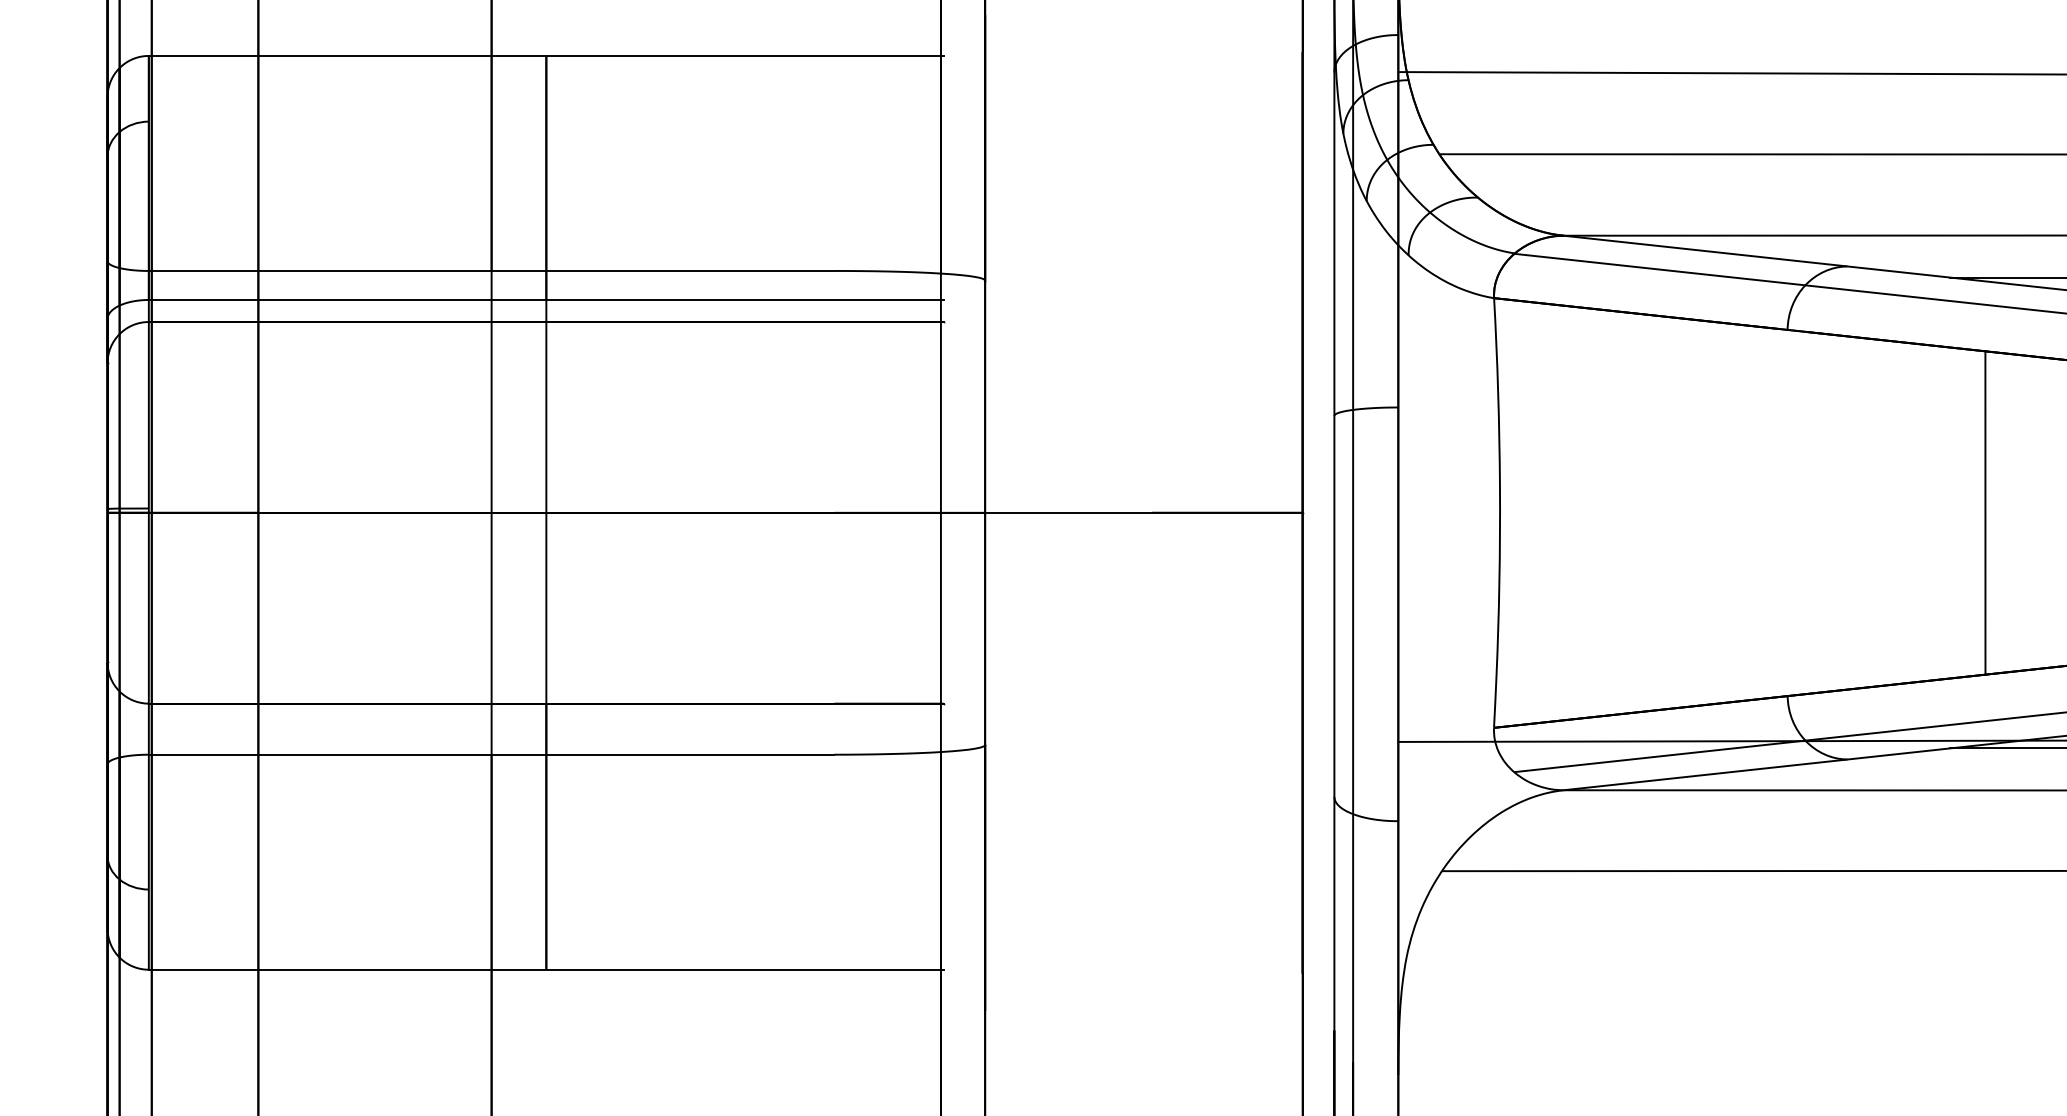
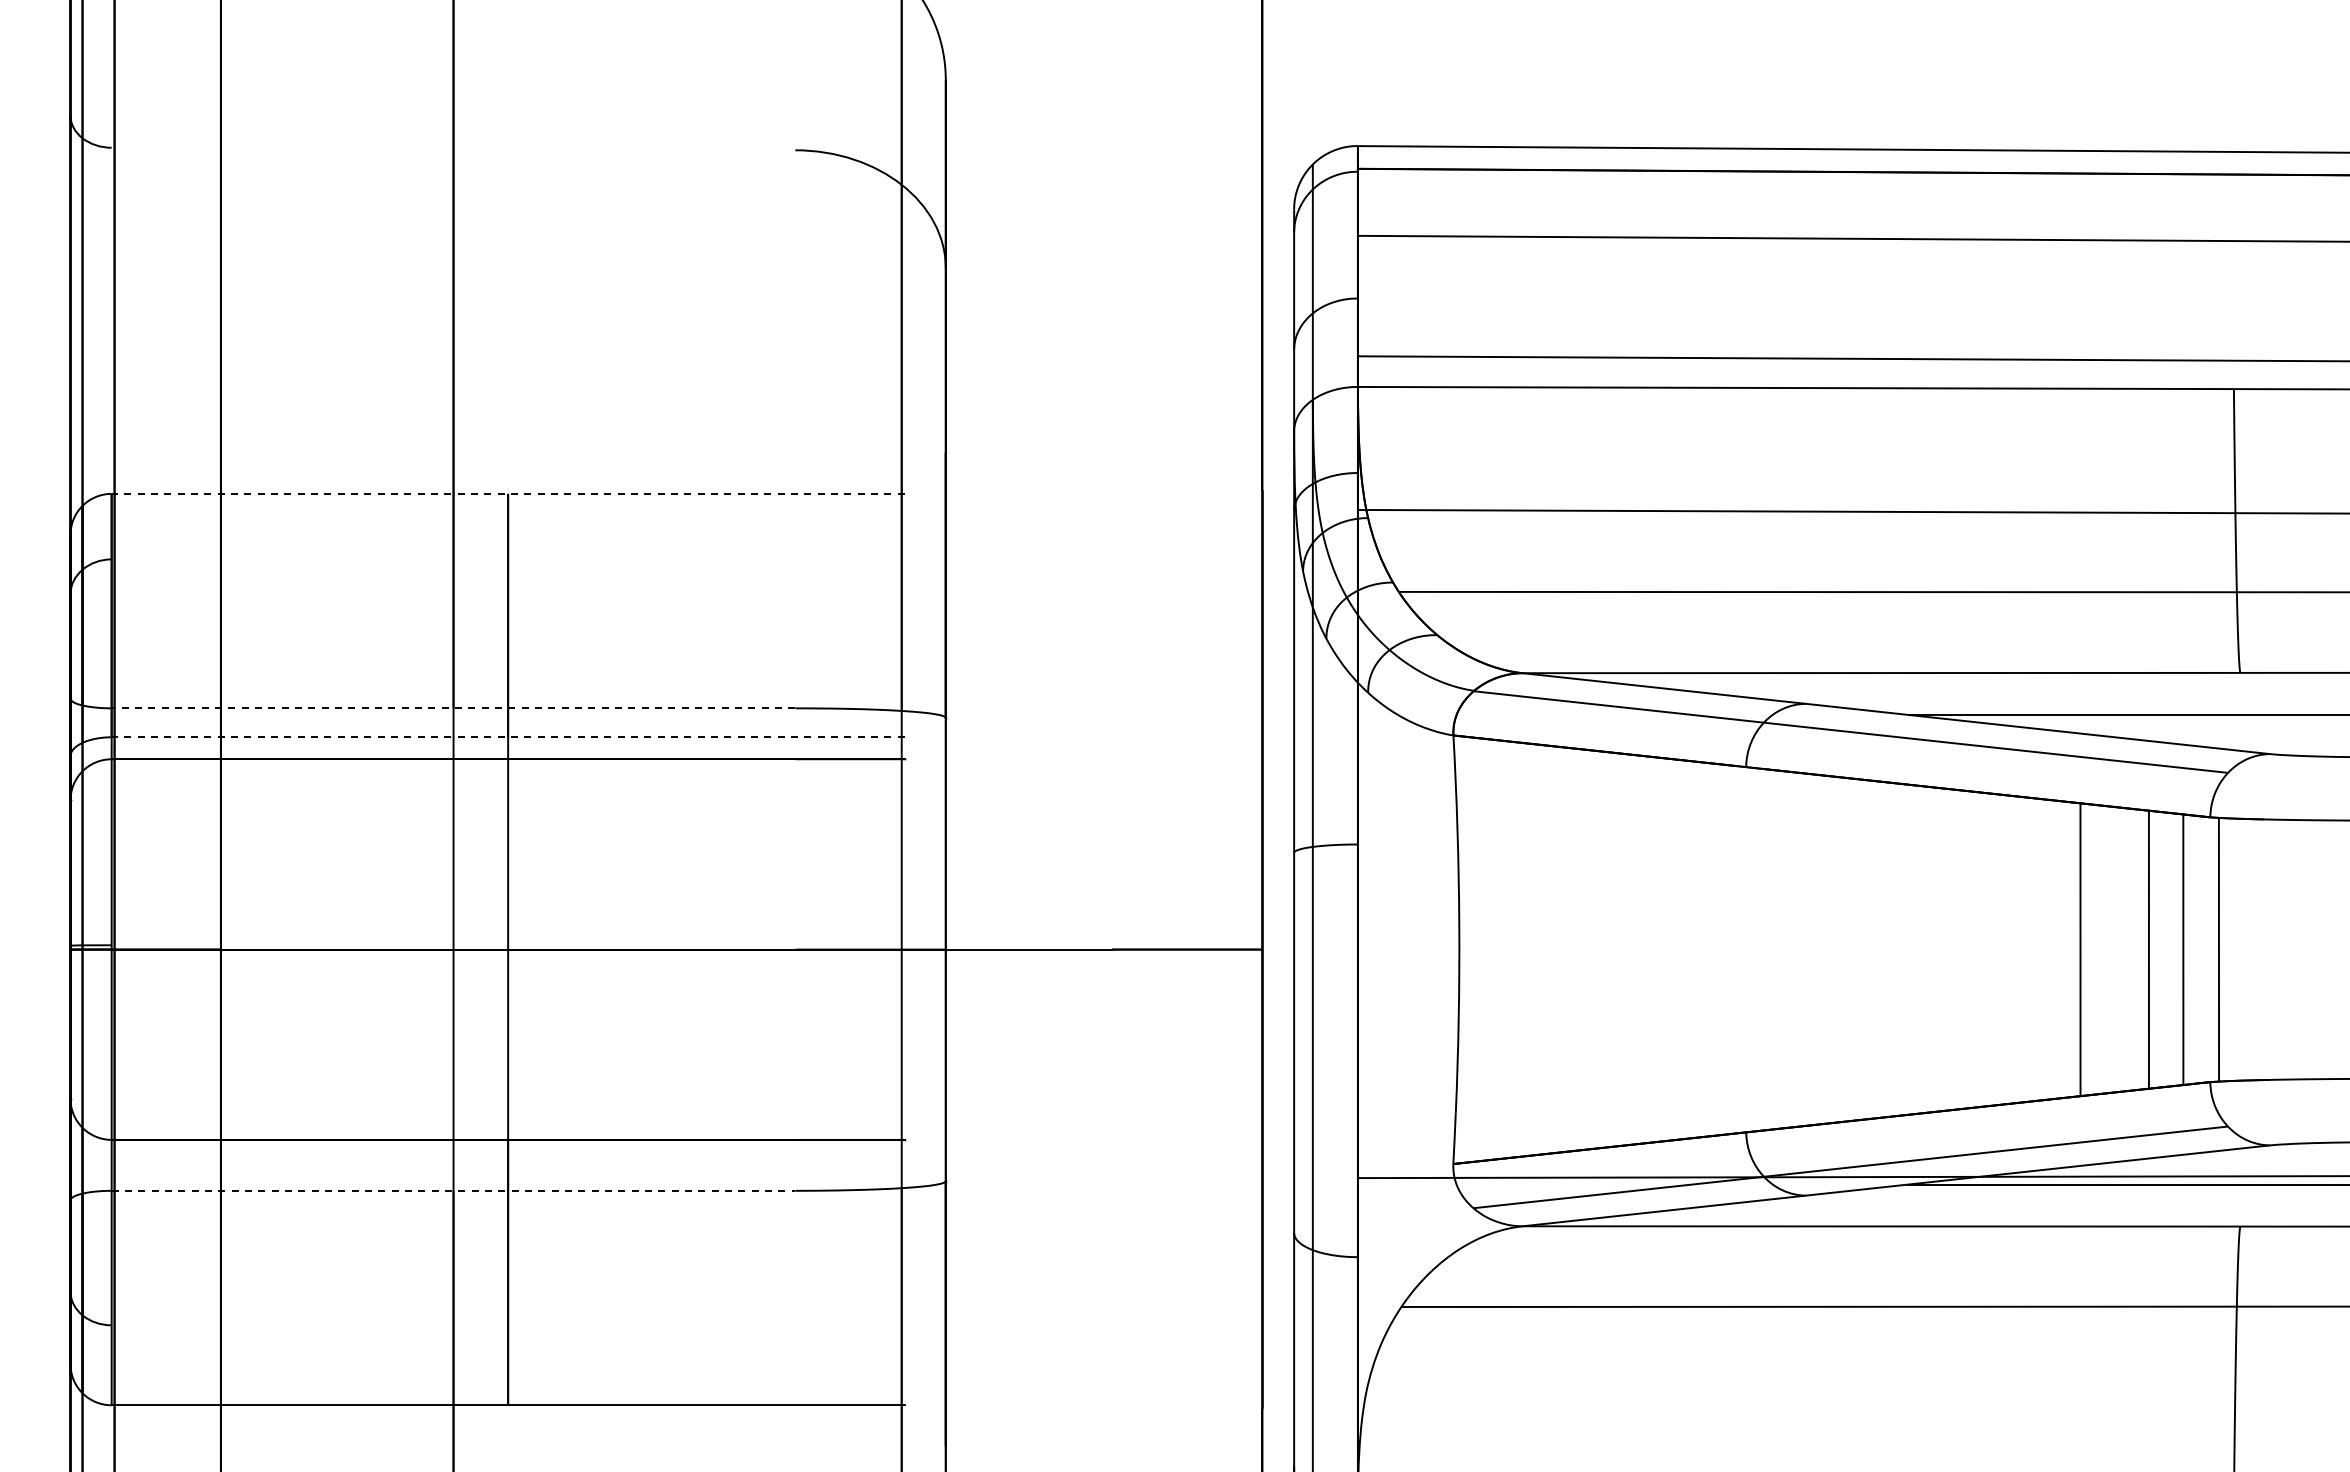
line: (545, 55) -> (507, 493), solid -> dashed
line: (491, 271) -> (453, 708), solid -> dashed
line: (545, 300) -> (507, 737), solid -> dashed
line: (1985, 512) -> (1943, 949), removed
line: (491, 754) -> (453, 1190), solid -> dashed

